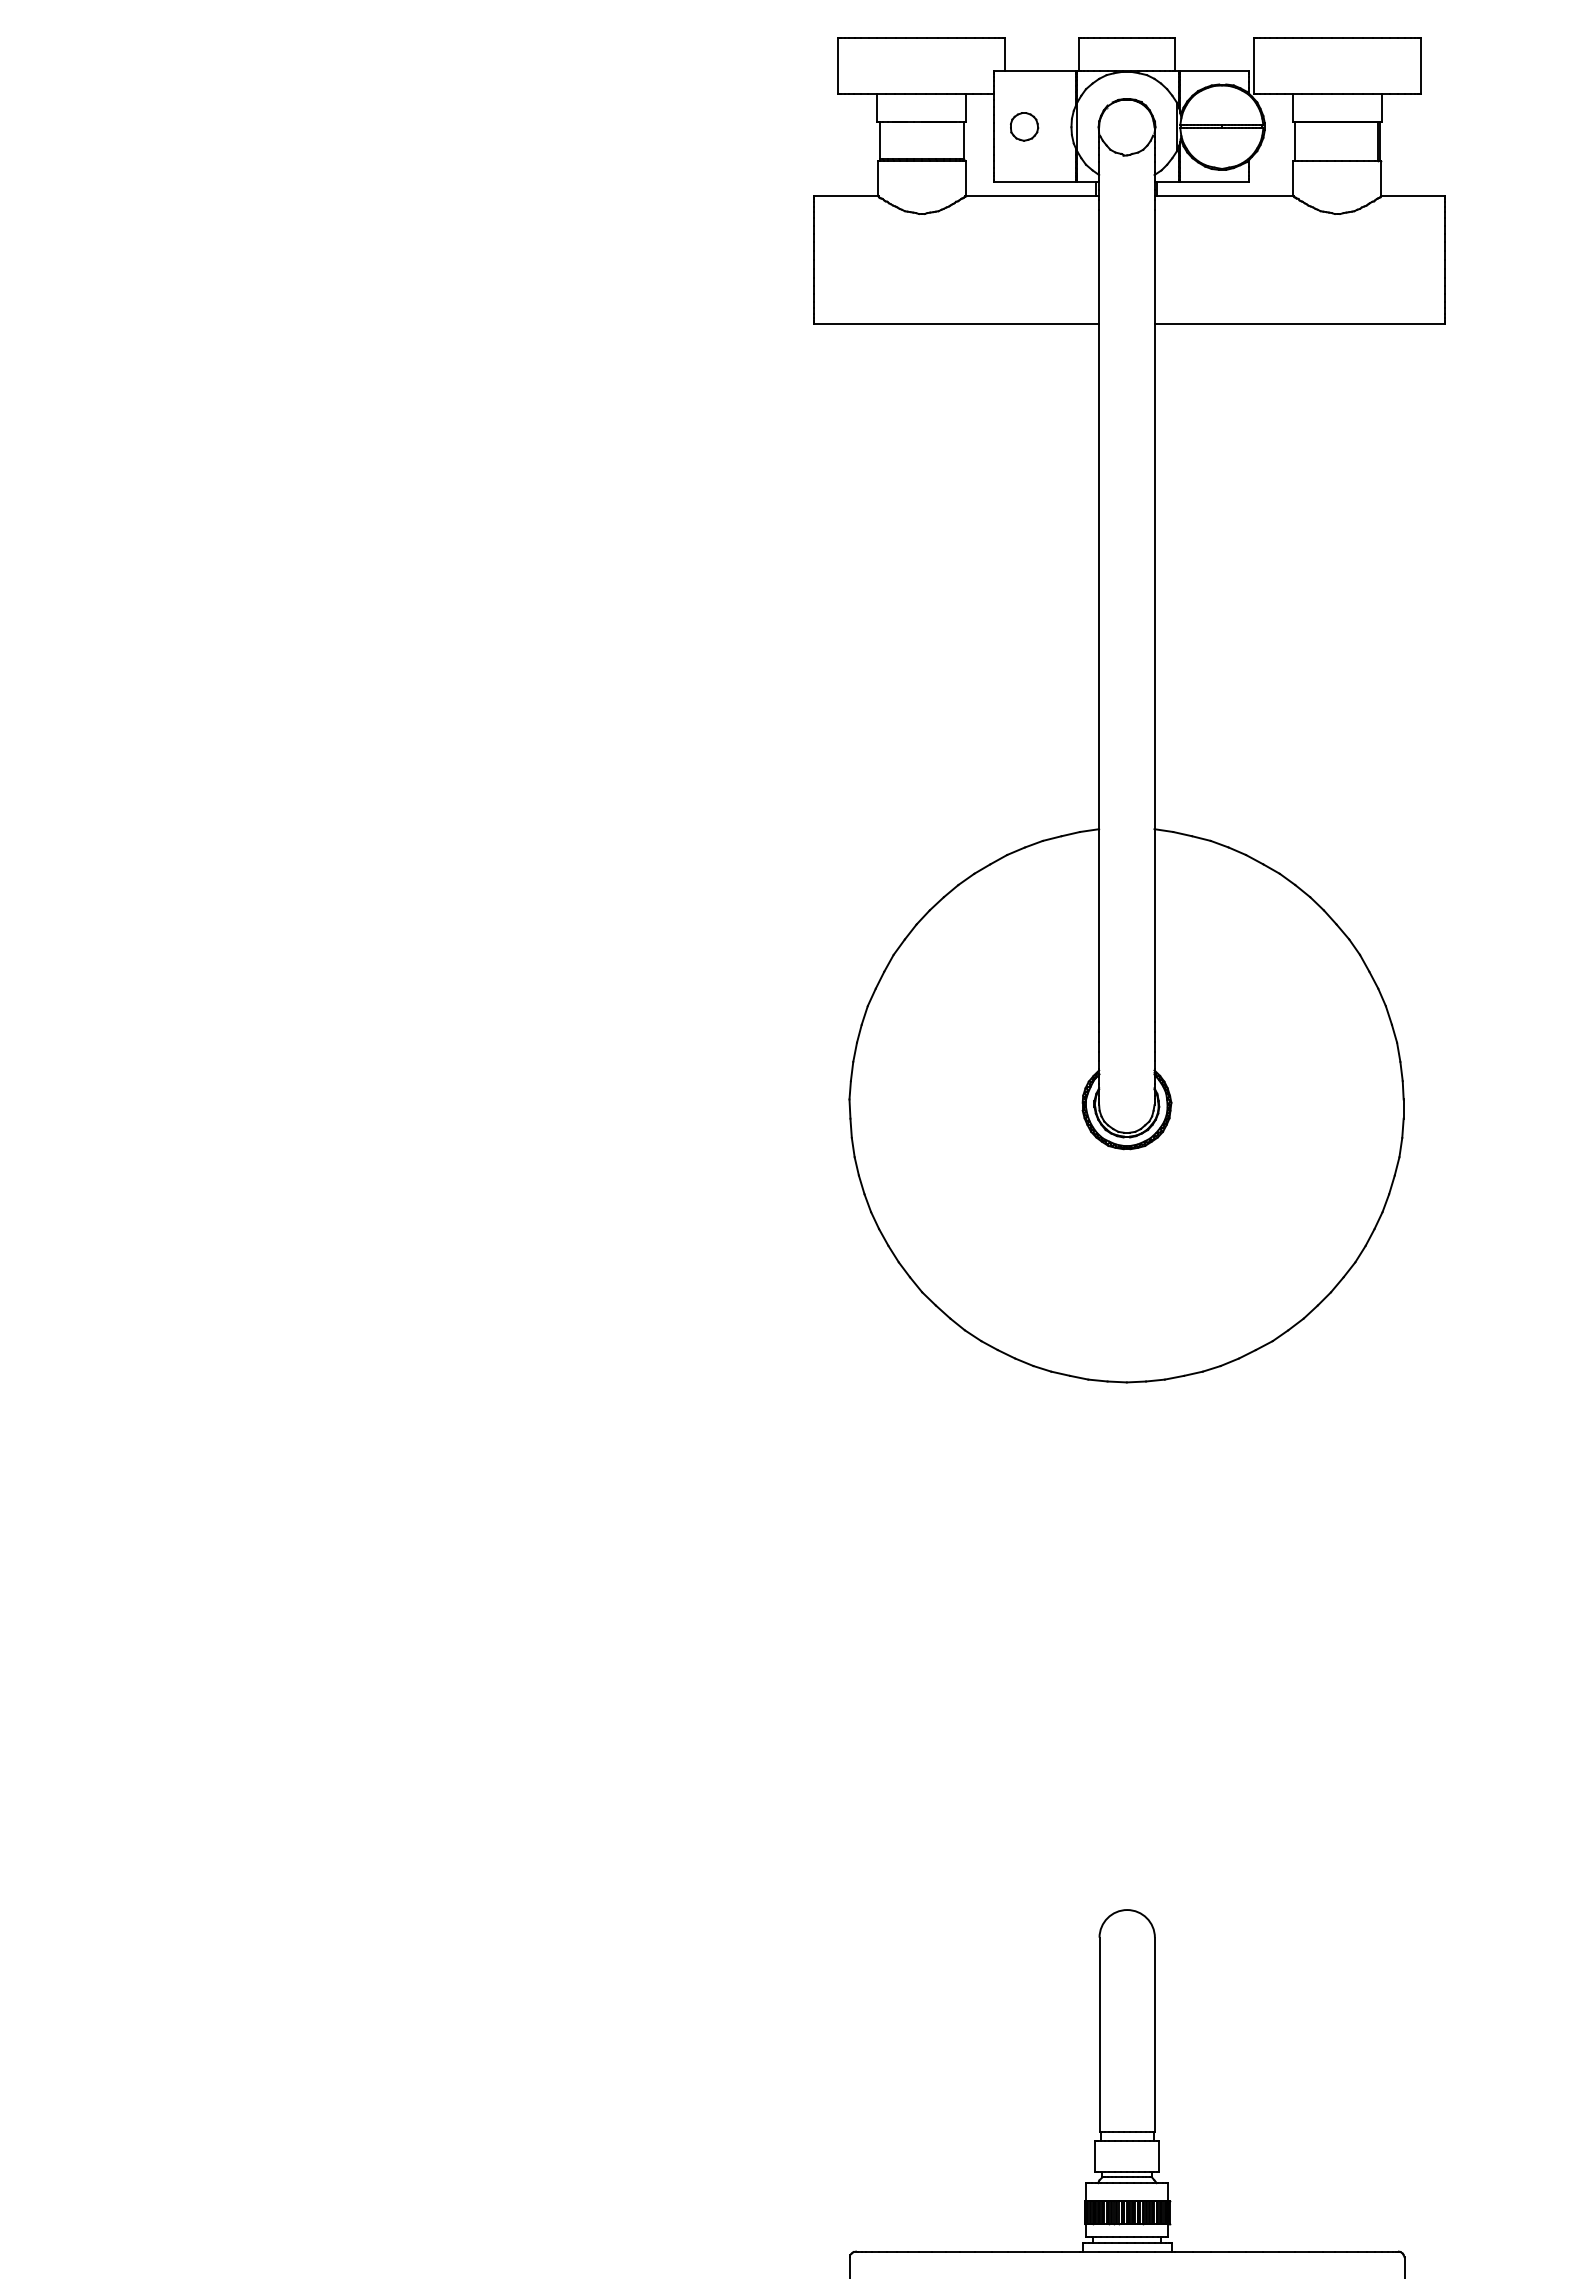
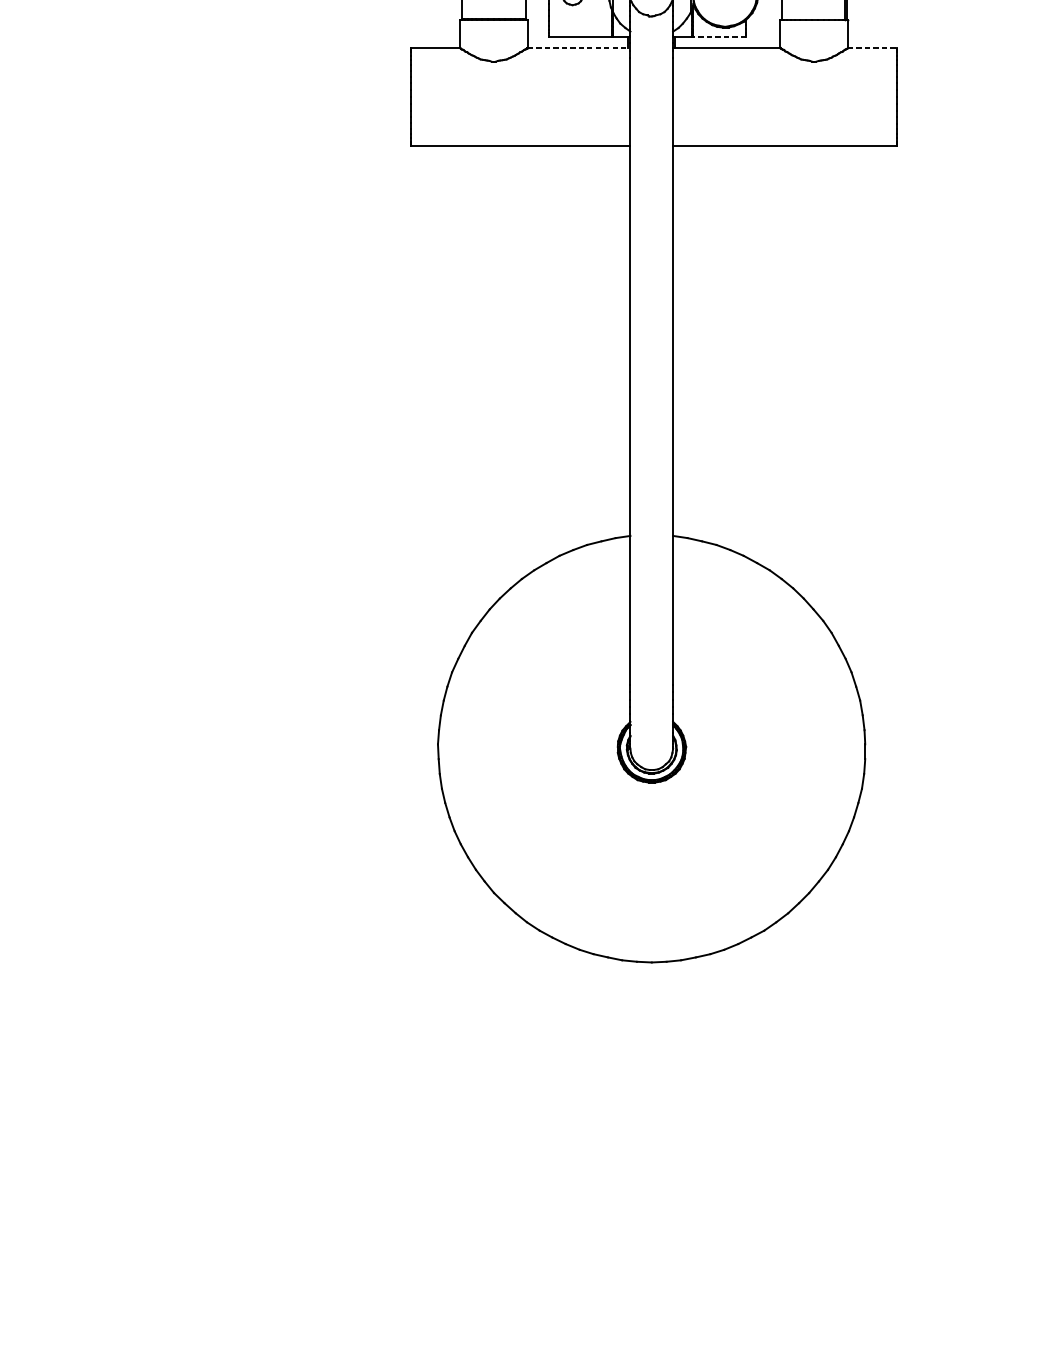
line: (1214, 182) -> (719, 37), solid -> dashed
line: (1032, 196) -> (579, 48), solid -> dashed
line: (1413, 196) -> (872, 48), solid -> dashed

